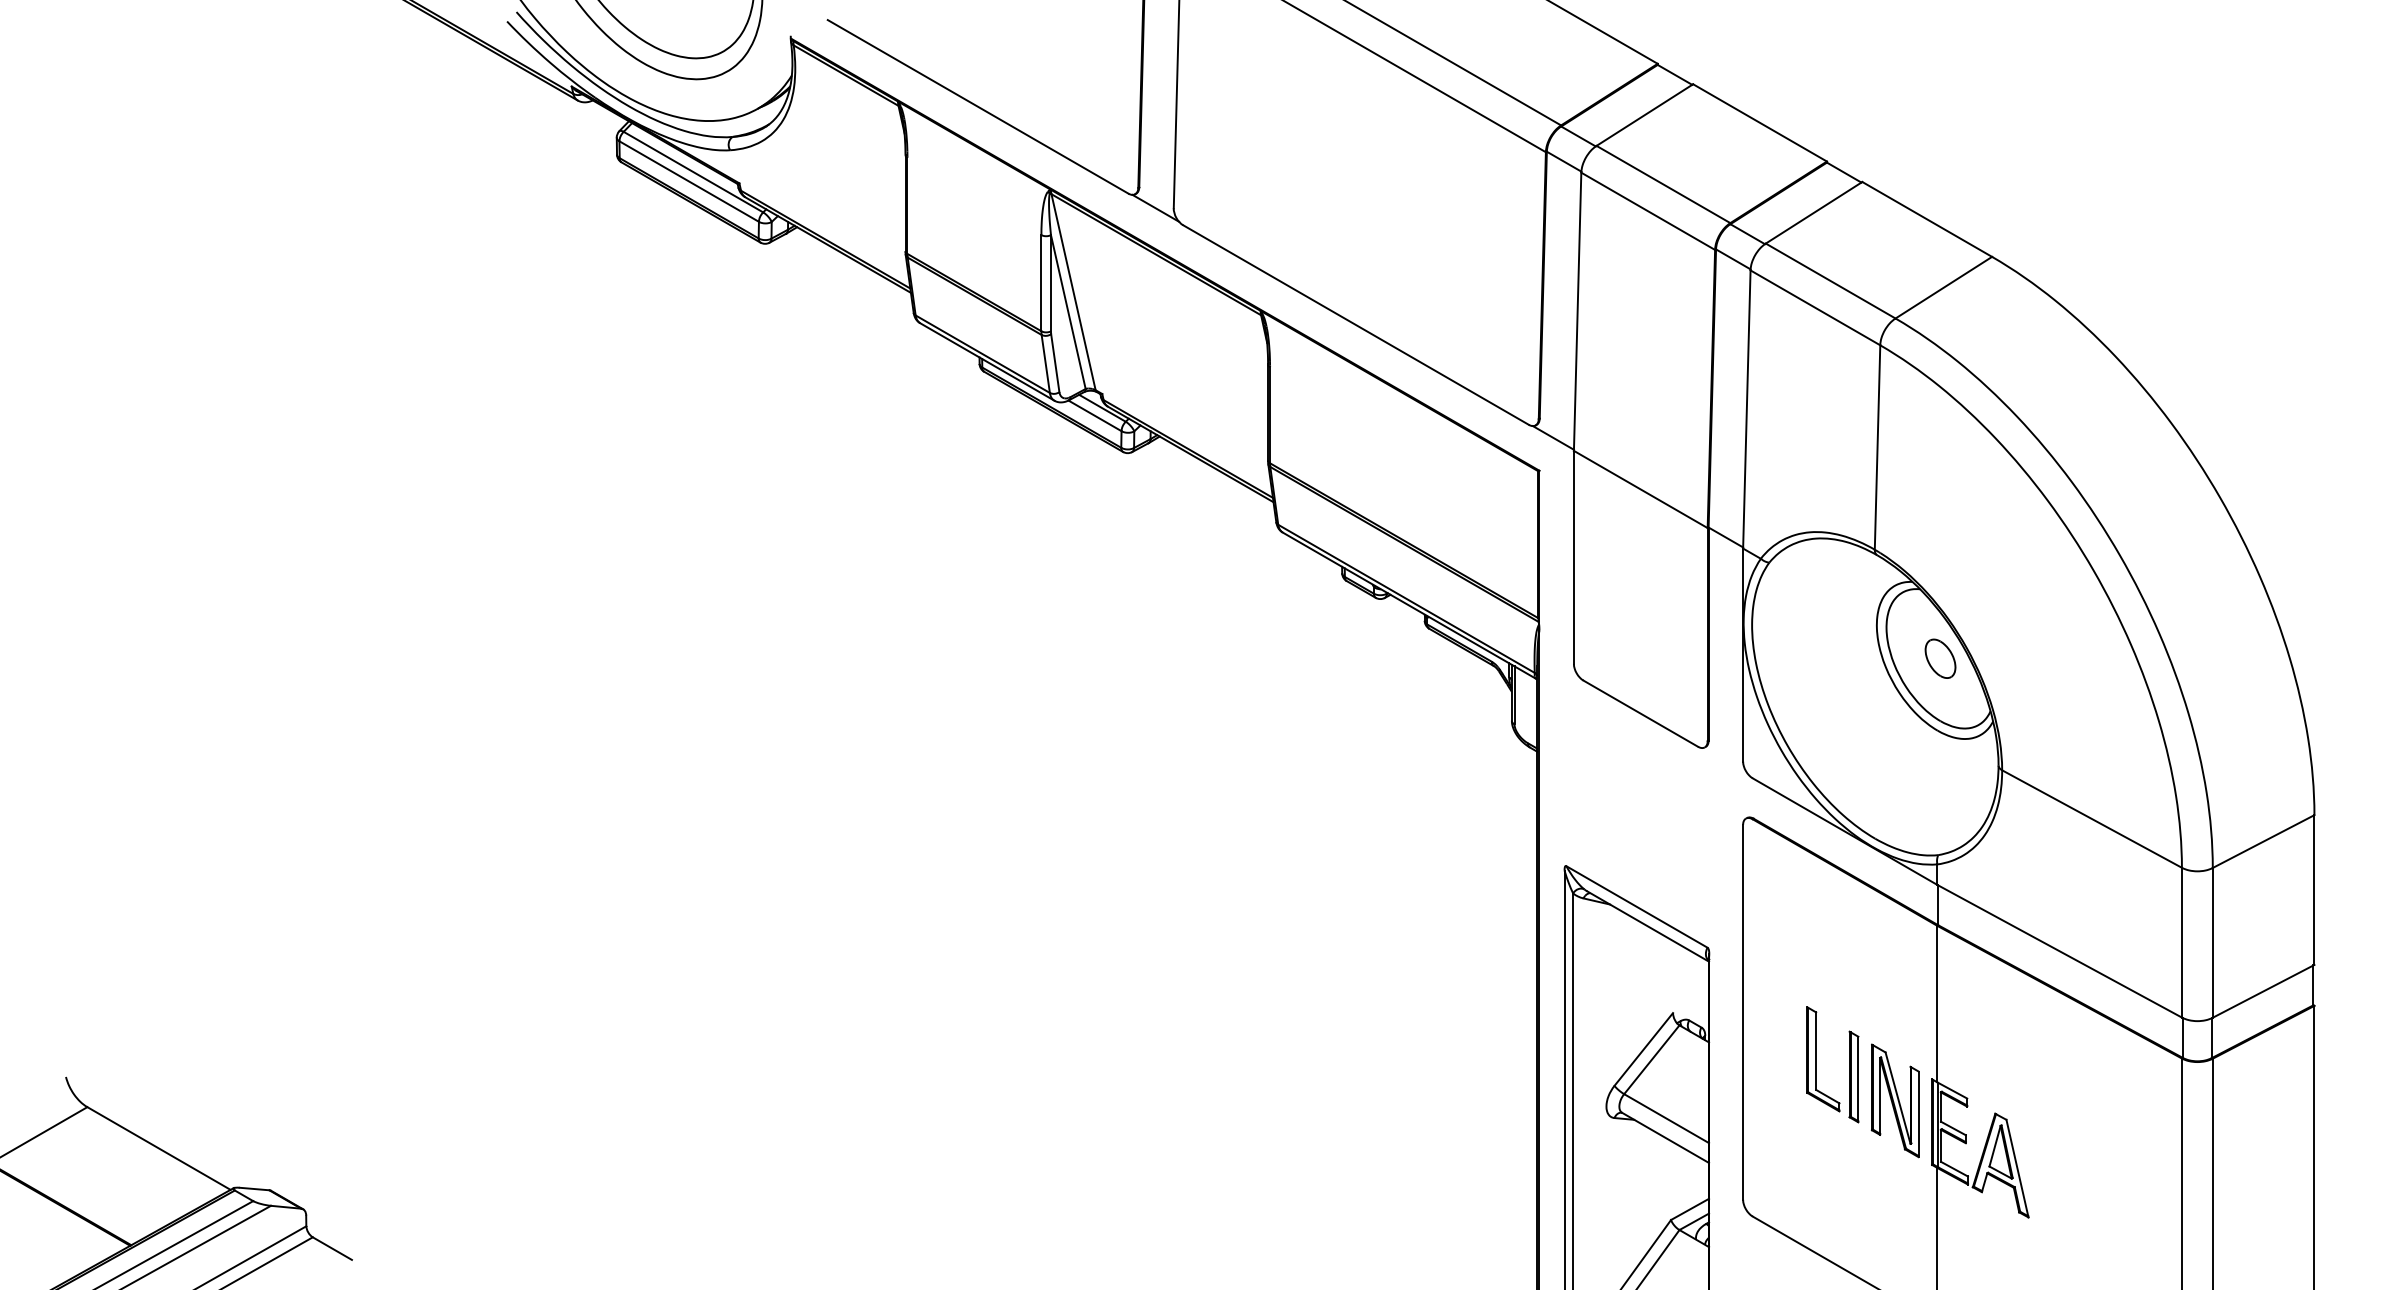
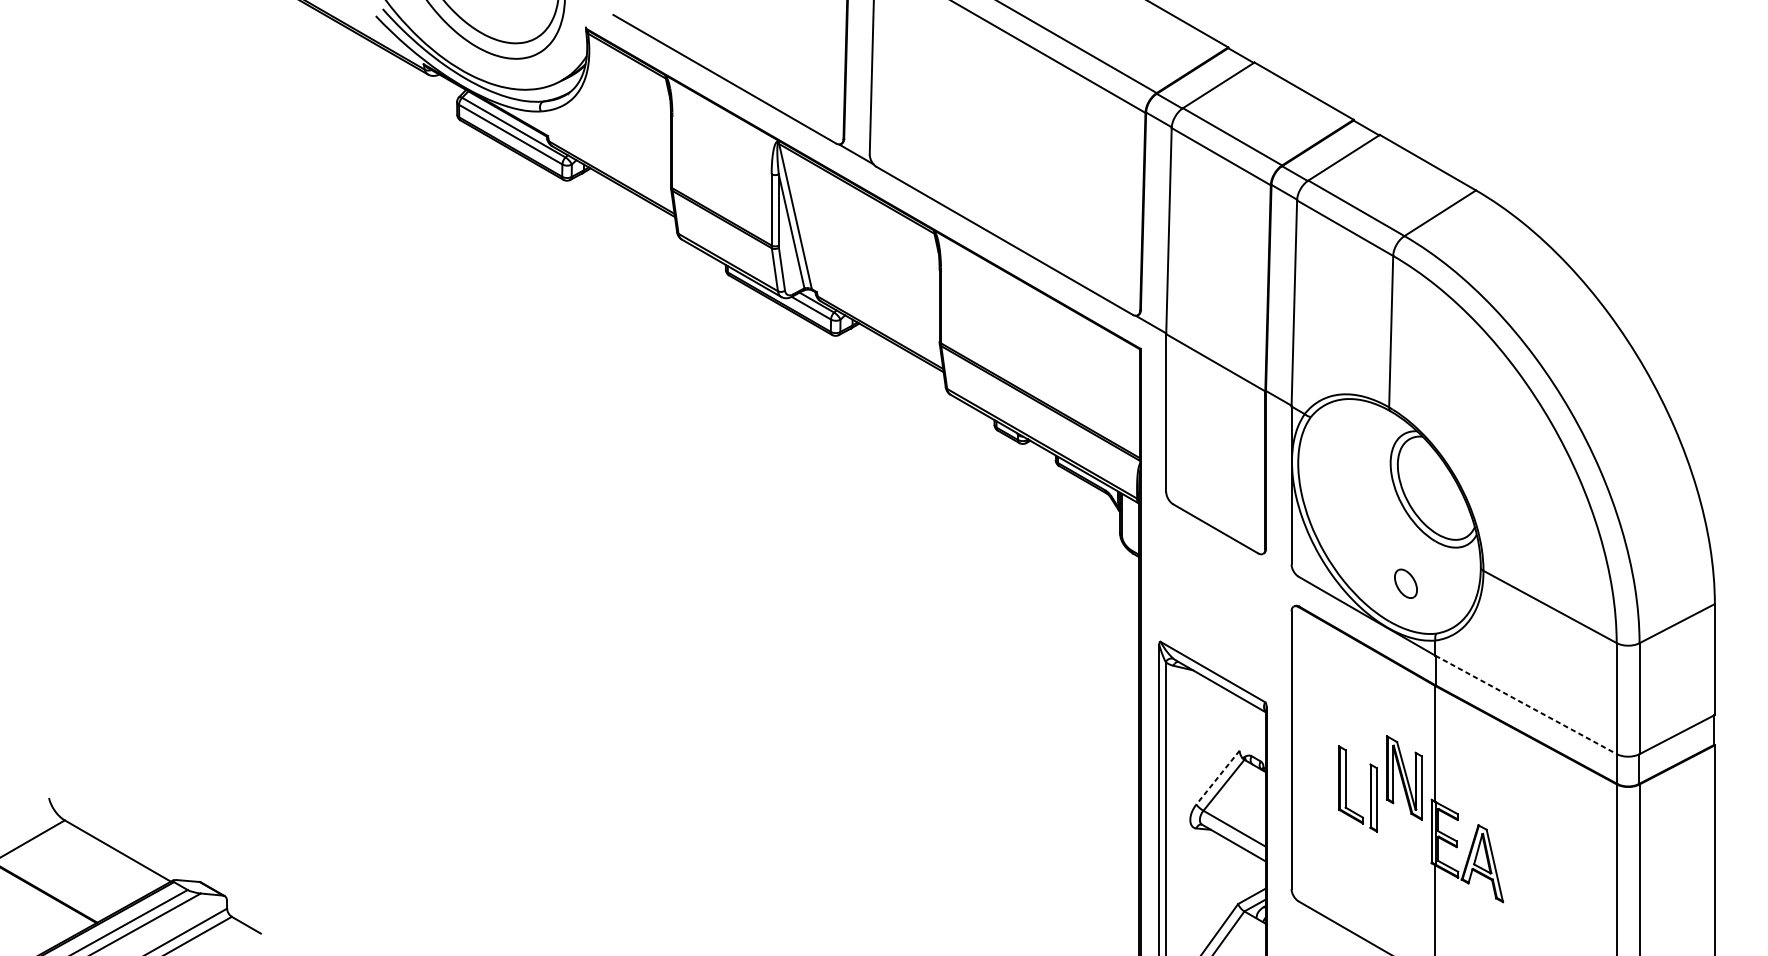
part: (1940, 658) -> (1405, 583), moved
line: (2060, 951) -> (1526, 705), solid -> dashed
line: (1643, 1049) -> (1217, 777), solid -> dashed
part: (1894, 1100) -> (1403, 777), moved

